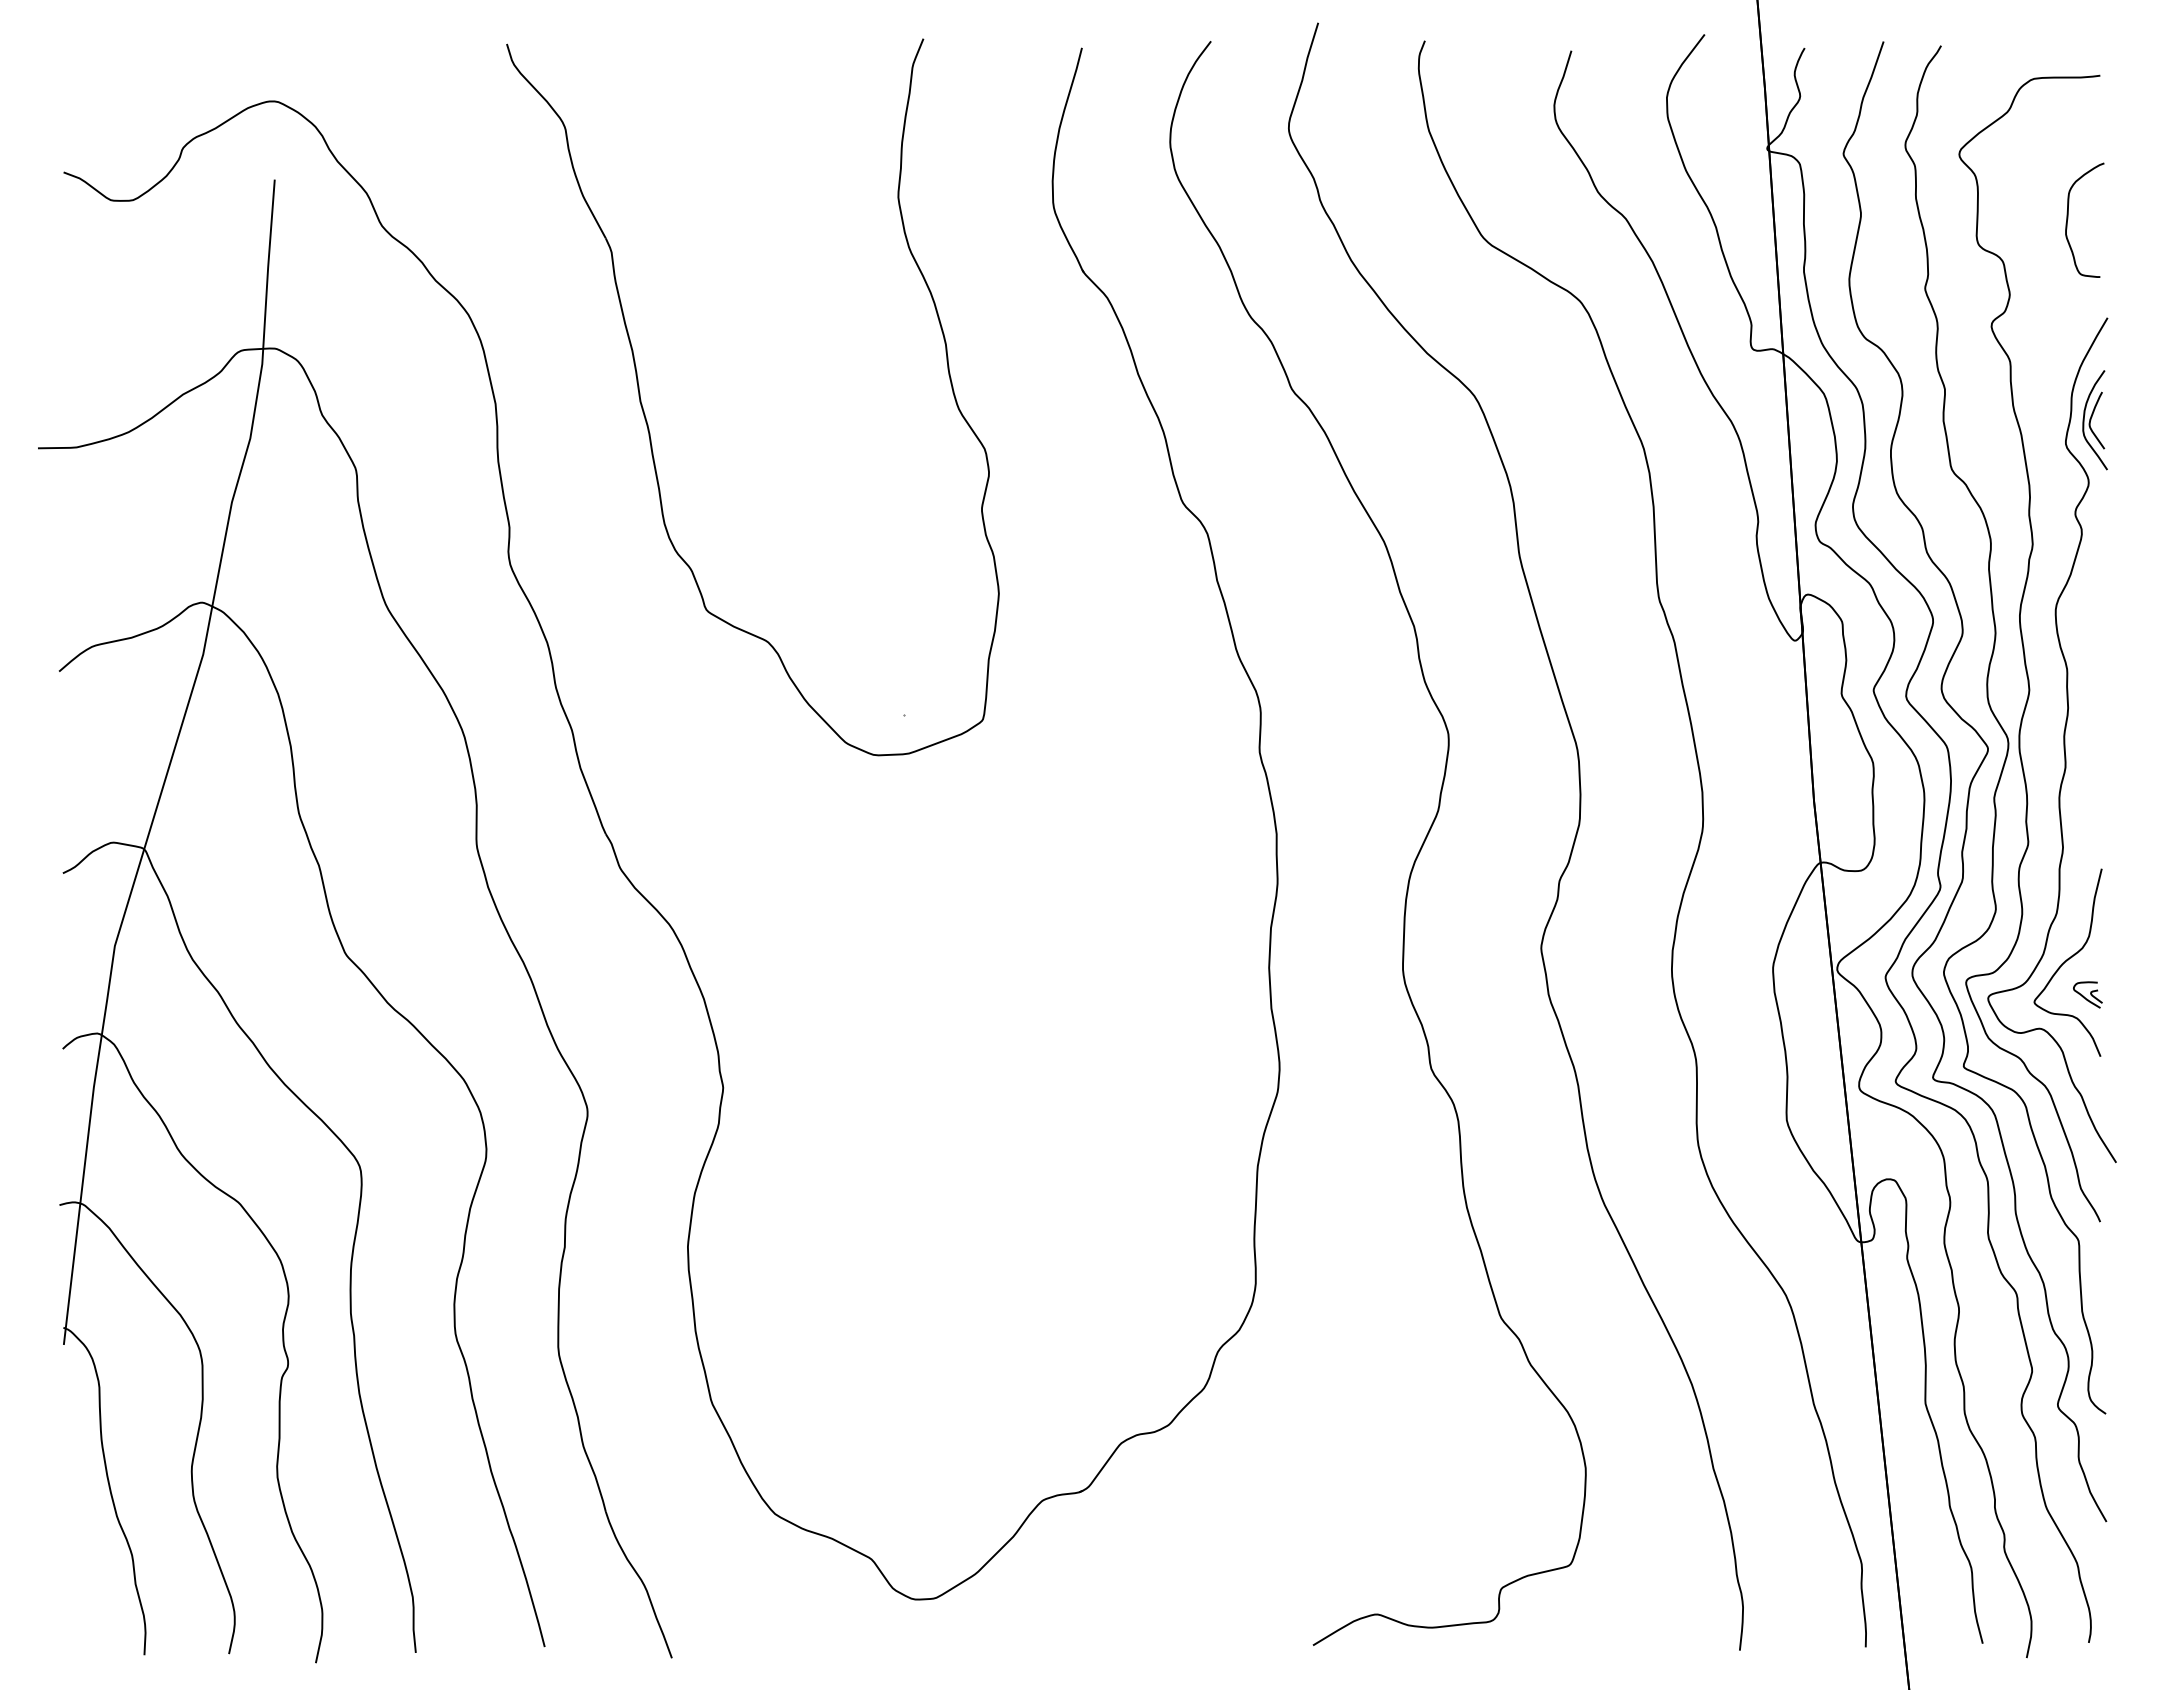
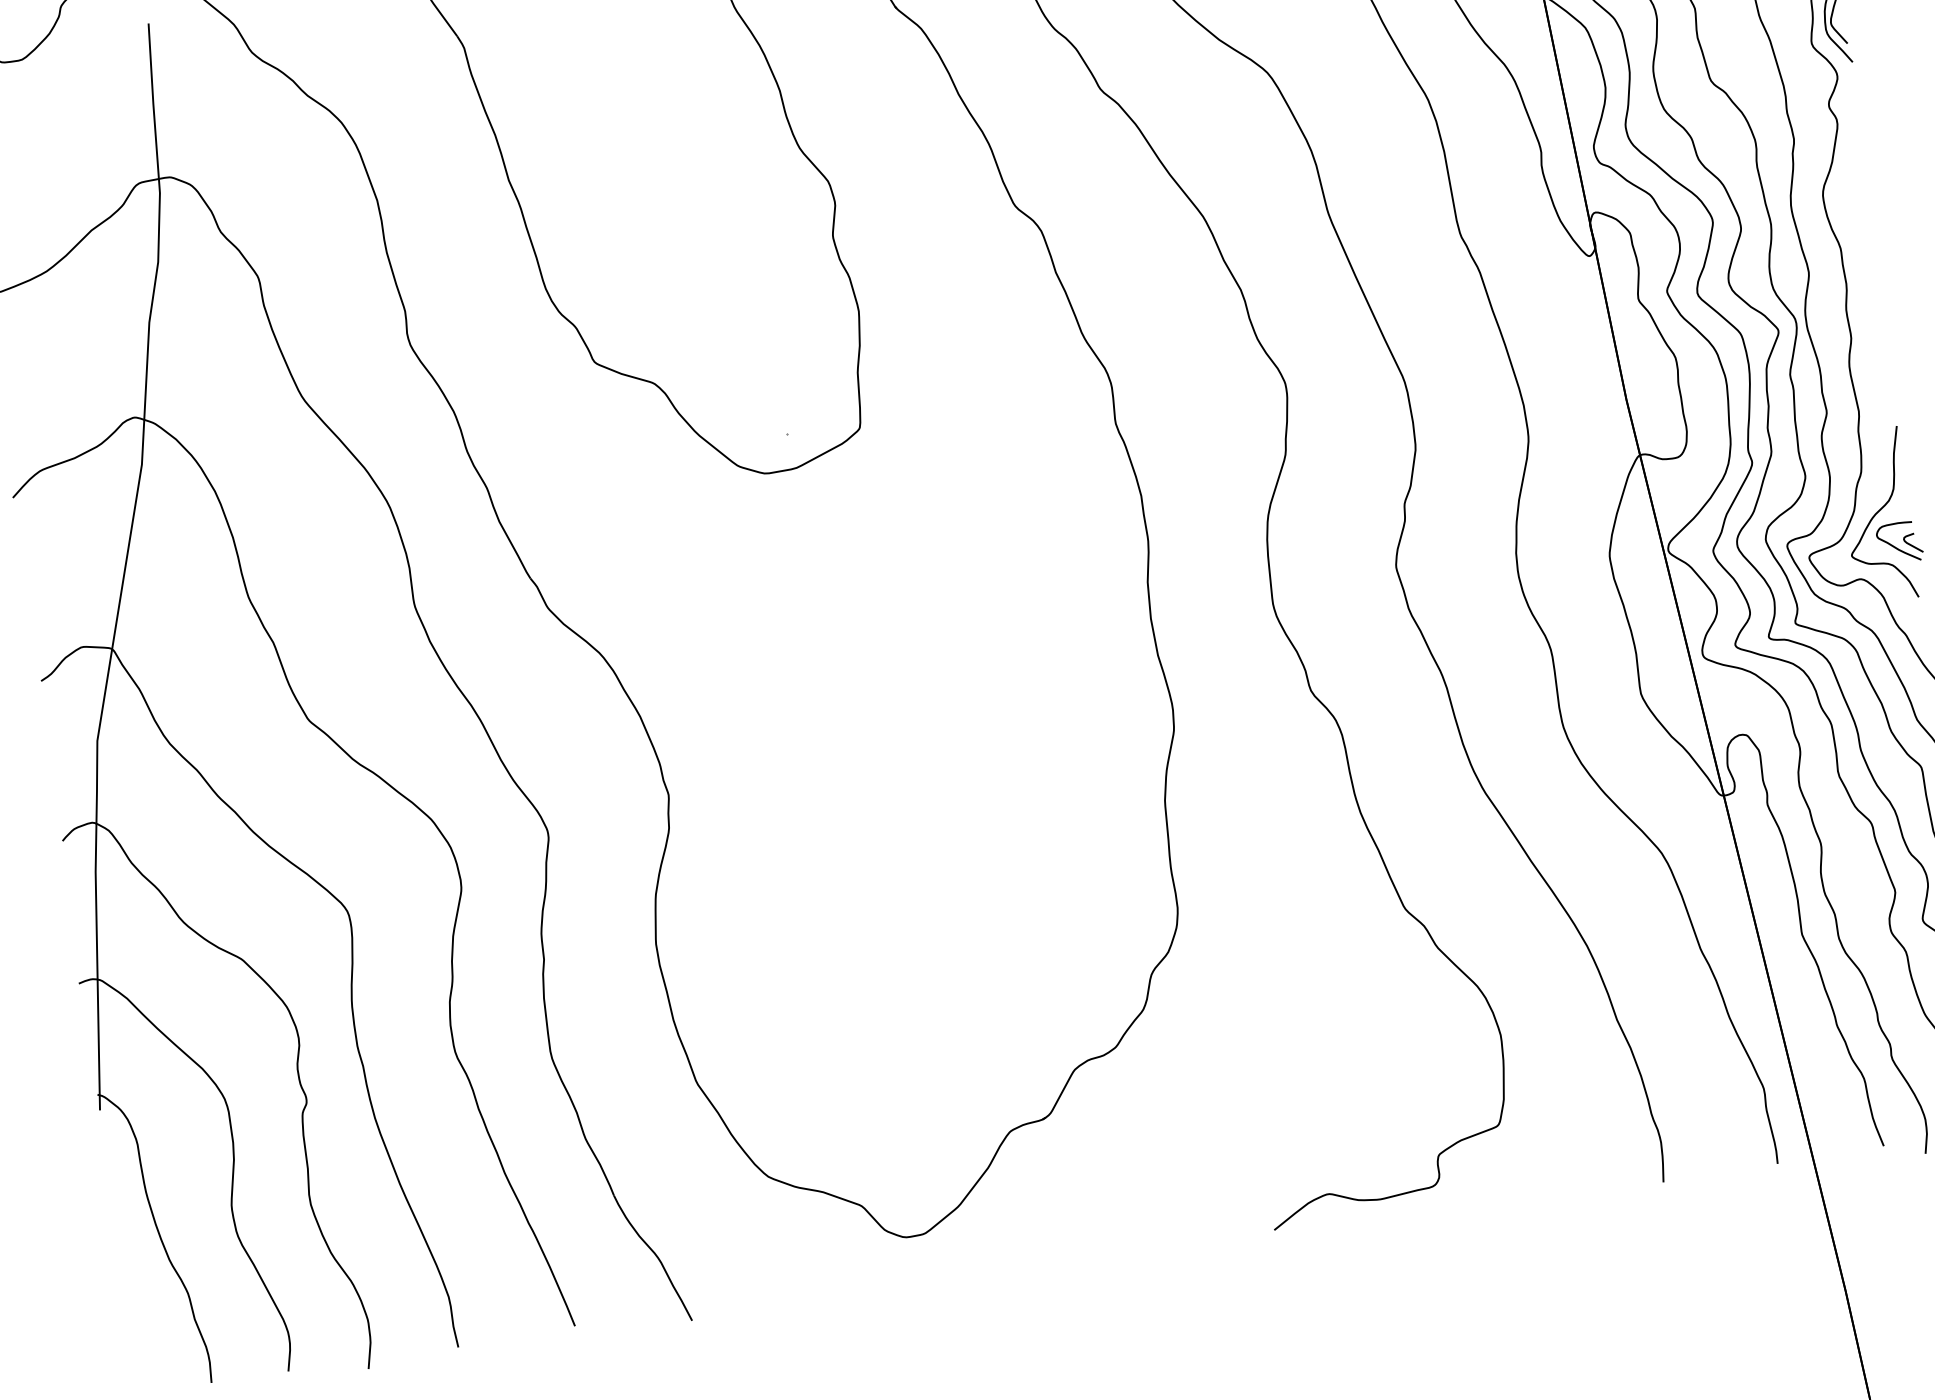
part: (2087, 994) -> (1899, 542), size x1.67

